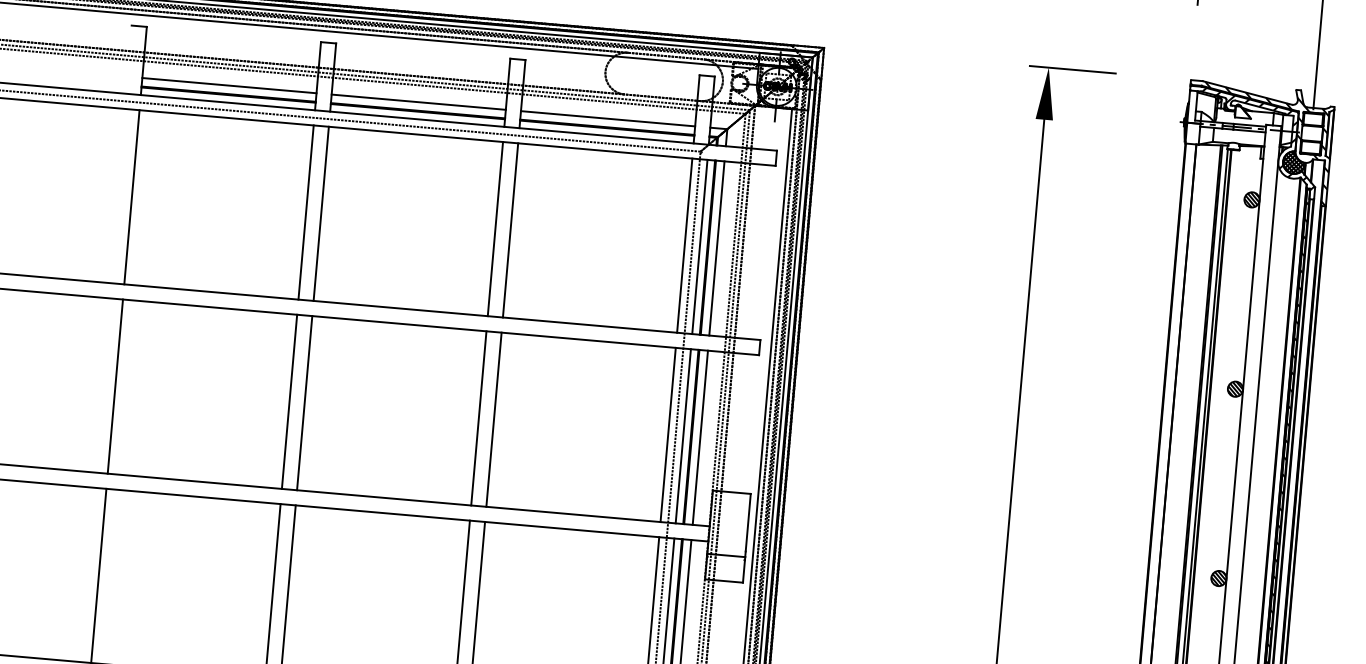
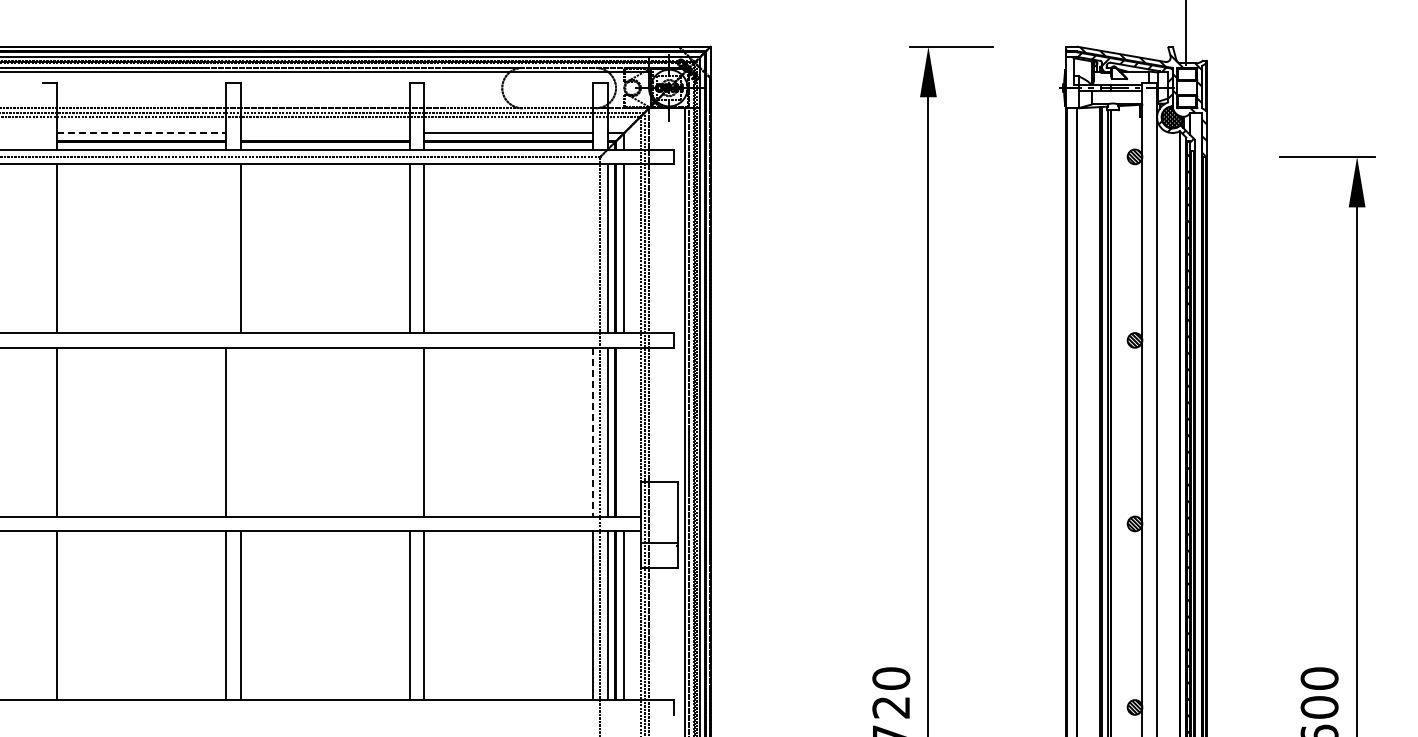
line: (230, 86) -> (142, 133), solid -> dashed
line: (418, 102) -> (324, 133), removed
line: (306, 212) -> (226, 248), removed
line: (685, 245) -> (593, 248), removed
line: (304, 402) -> (240, 431), removed
line: (478, 417) -> (409, 431), removed
line: (668, 435) -> (593, 432), solid -> dashed
line: (700, 437) -> (624, 431), removed

